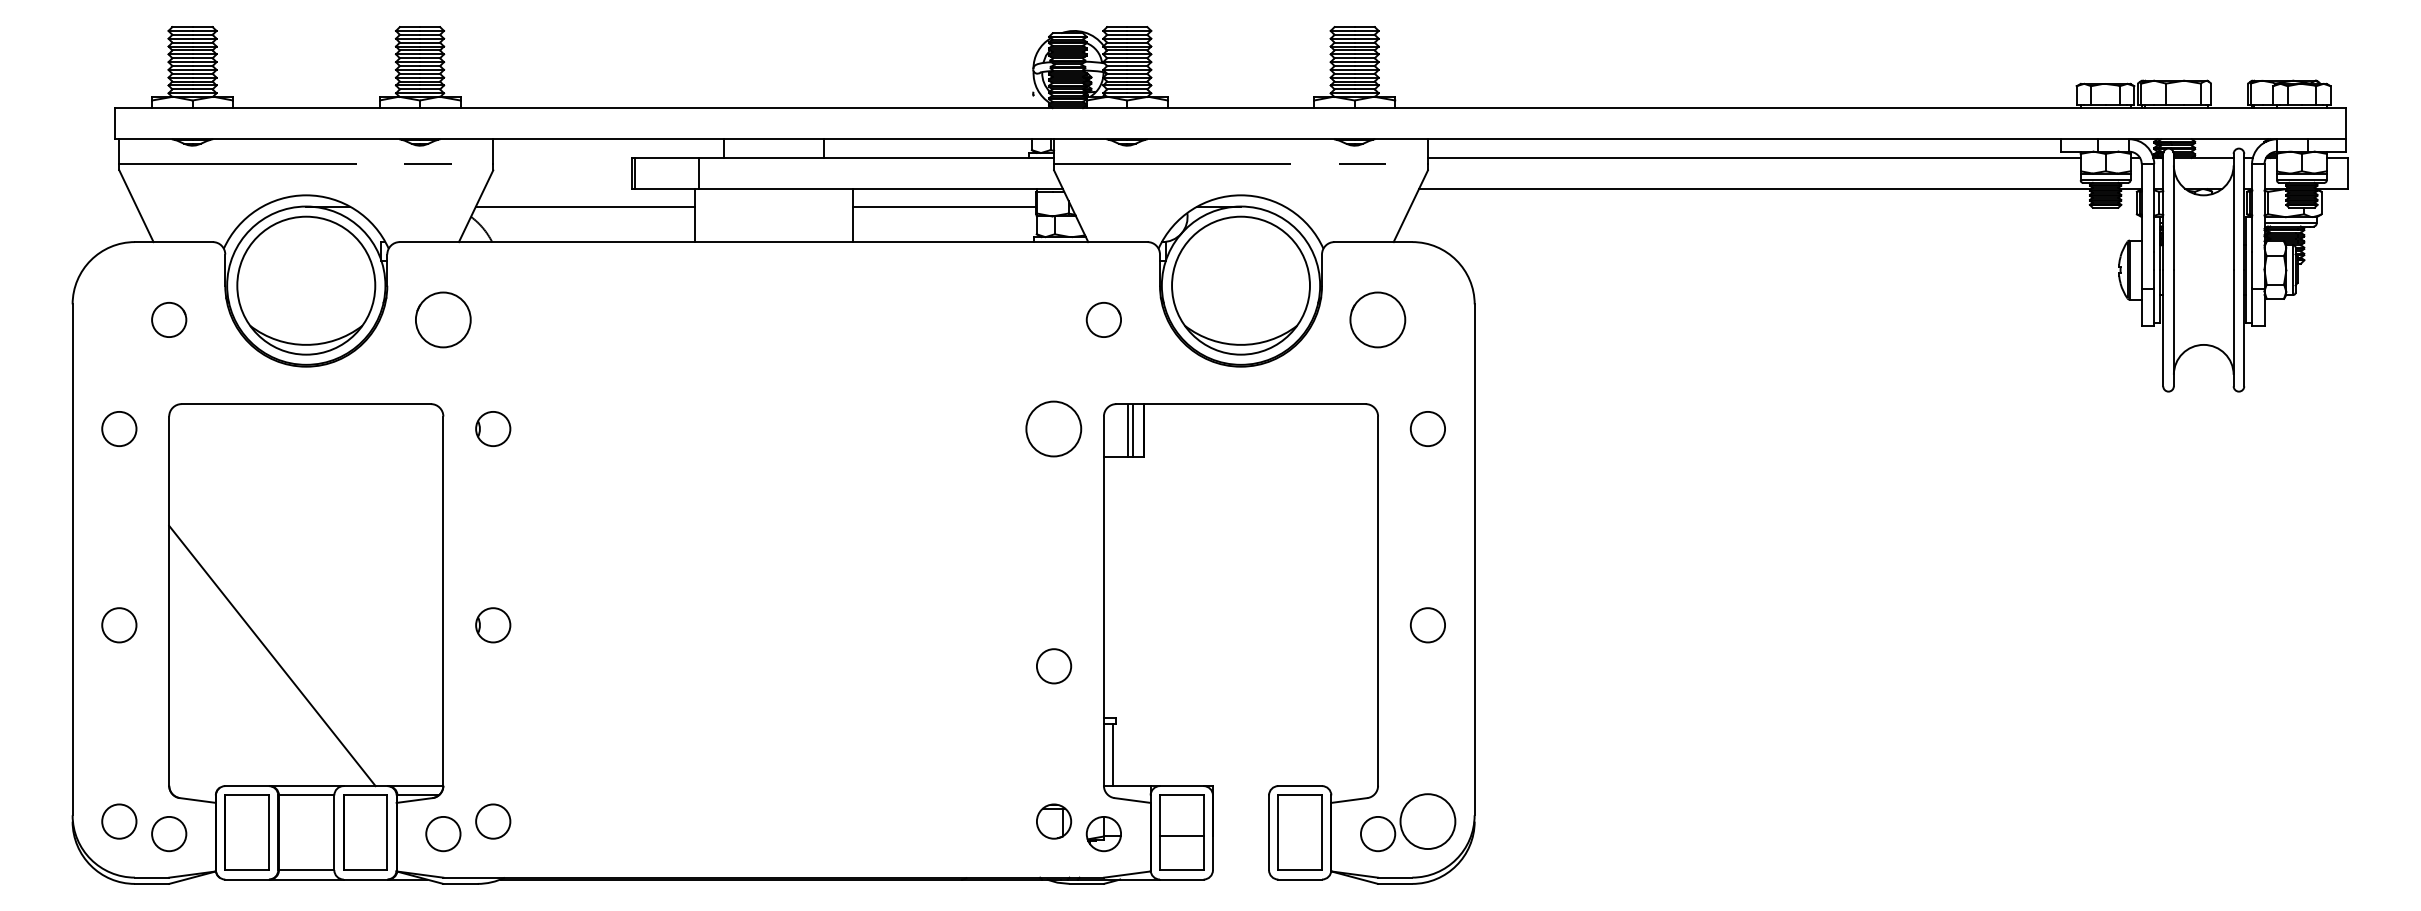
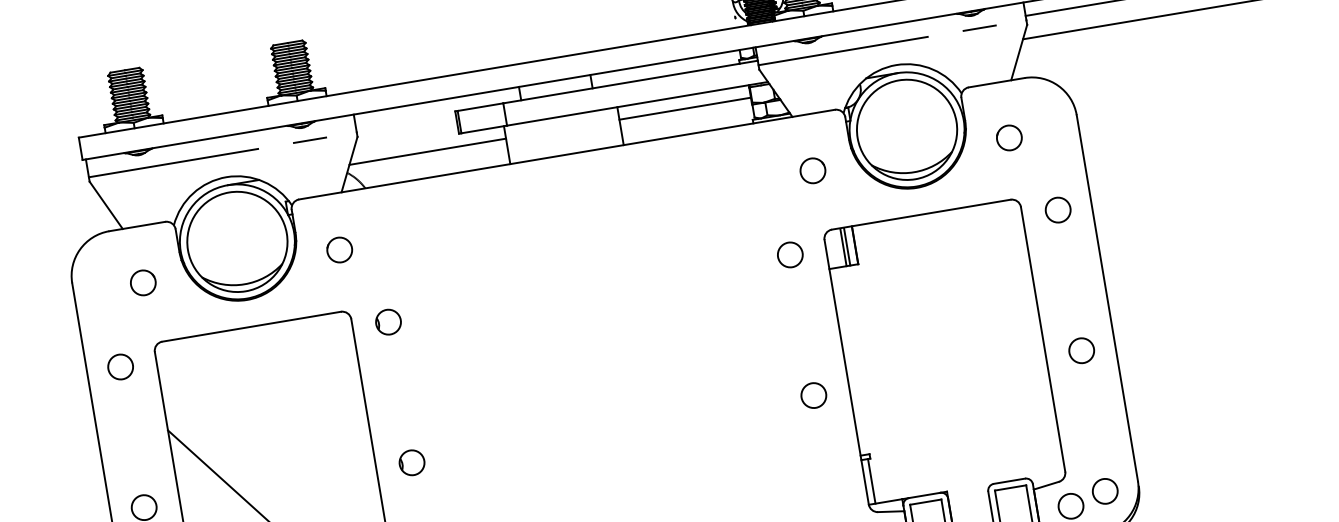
circle: (443, 319) -> (339, 249), size x0.62
circle: (1378, 319) -> (1009, 137), size x0.62
circle: (1054, 428) -> (790, 254), size x0.62
circle: (1054, 666) -> (814, 395), moved
circle: (1427, 821) -> (1104, 491), size x0.62

